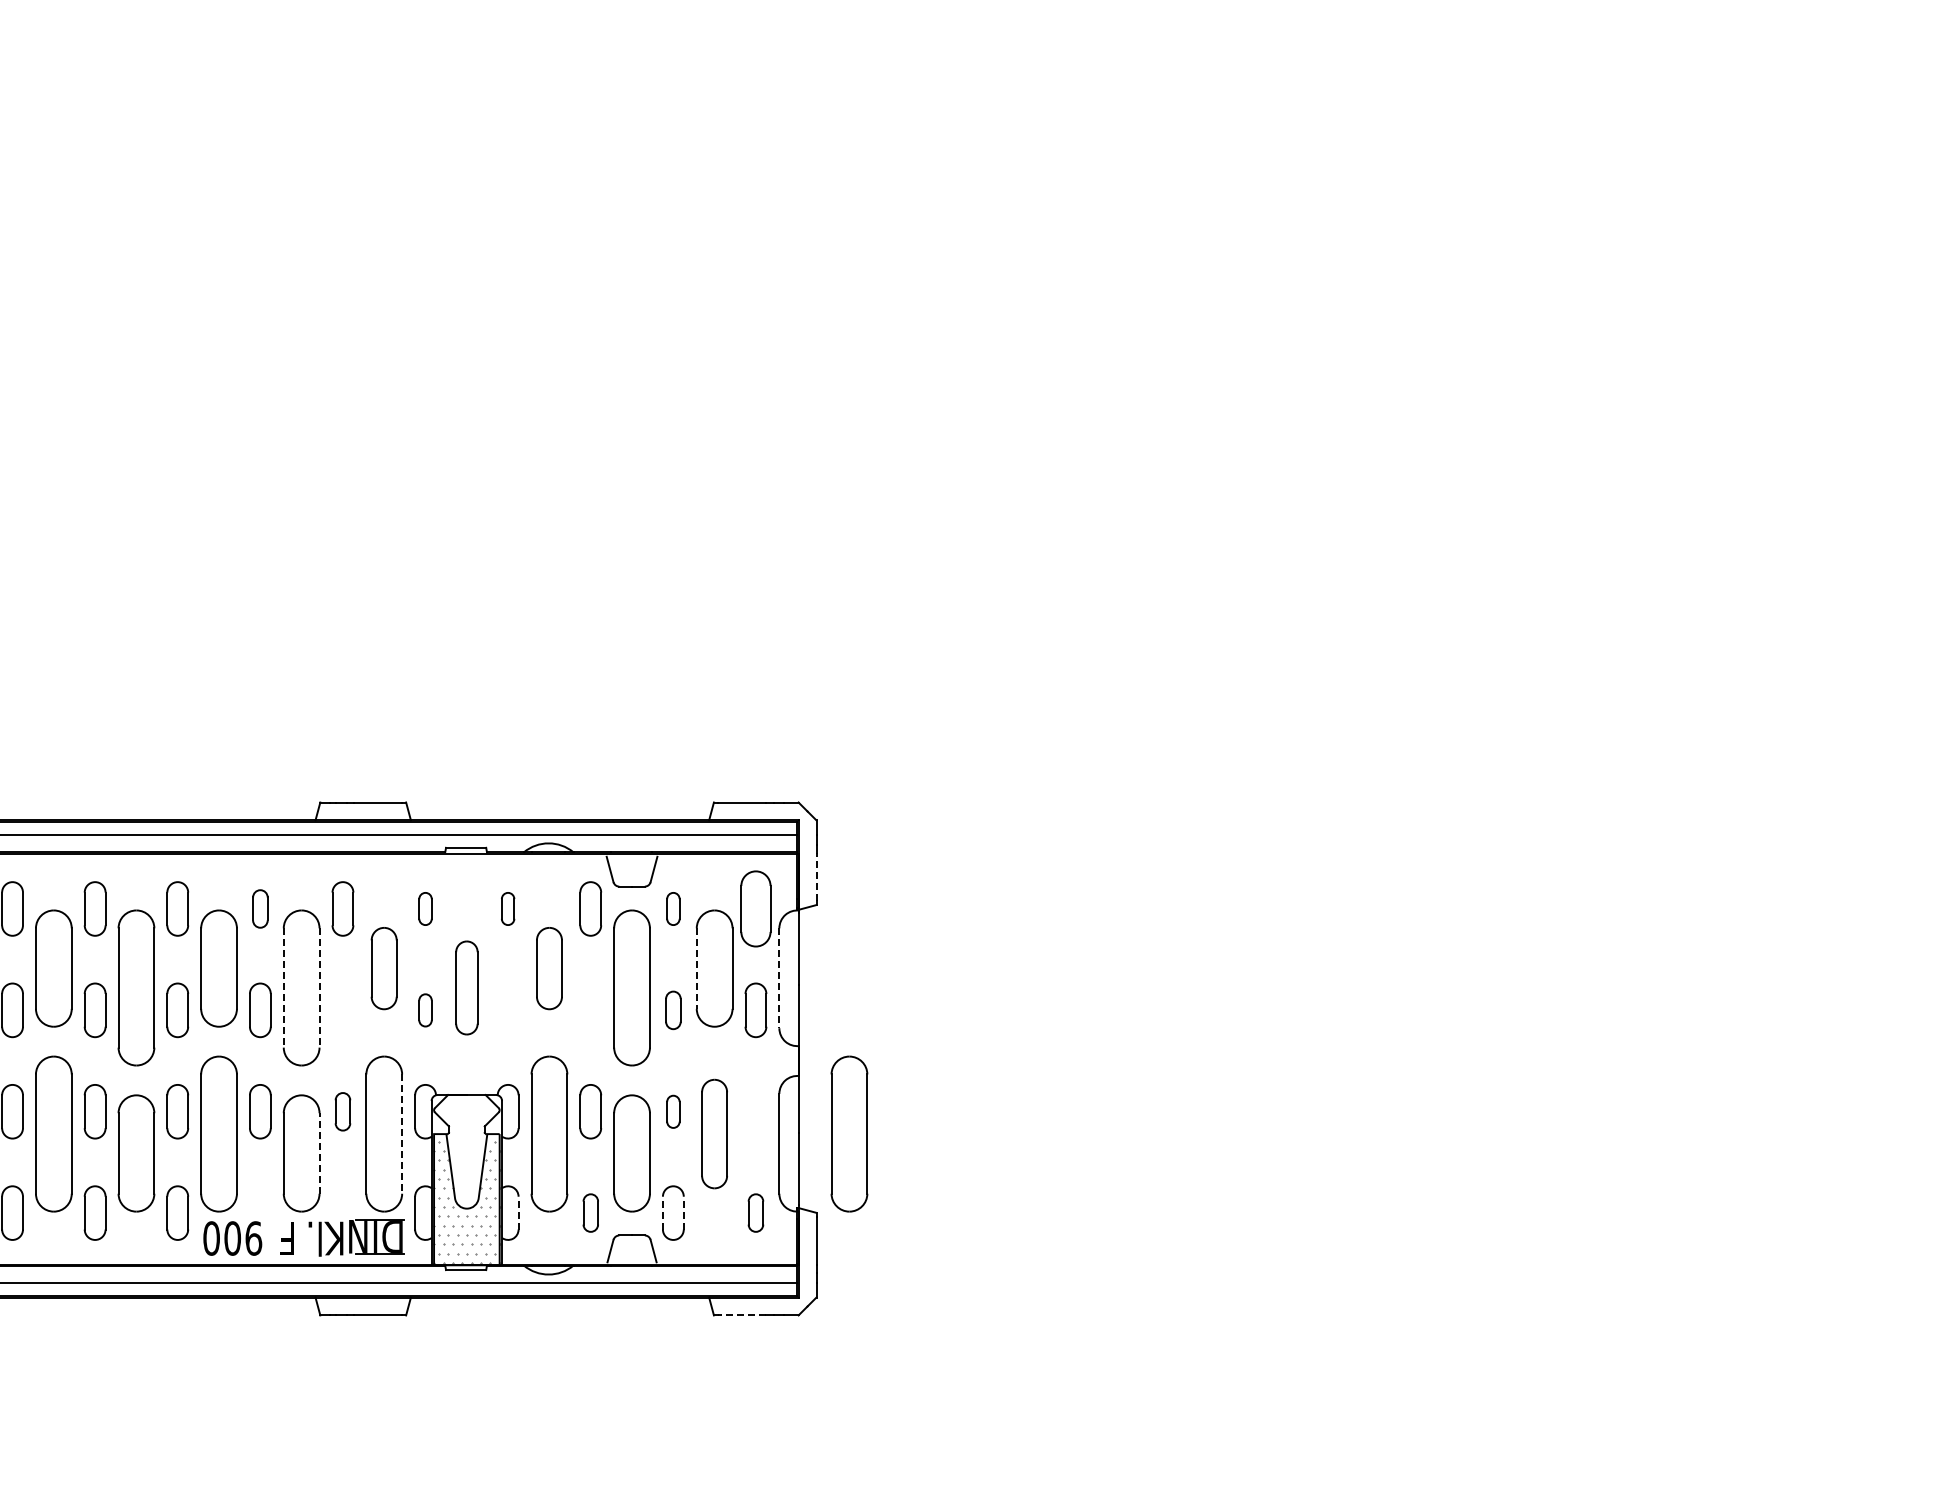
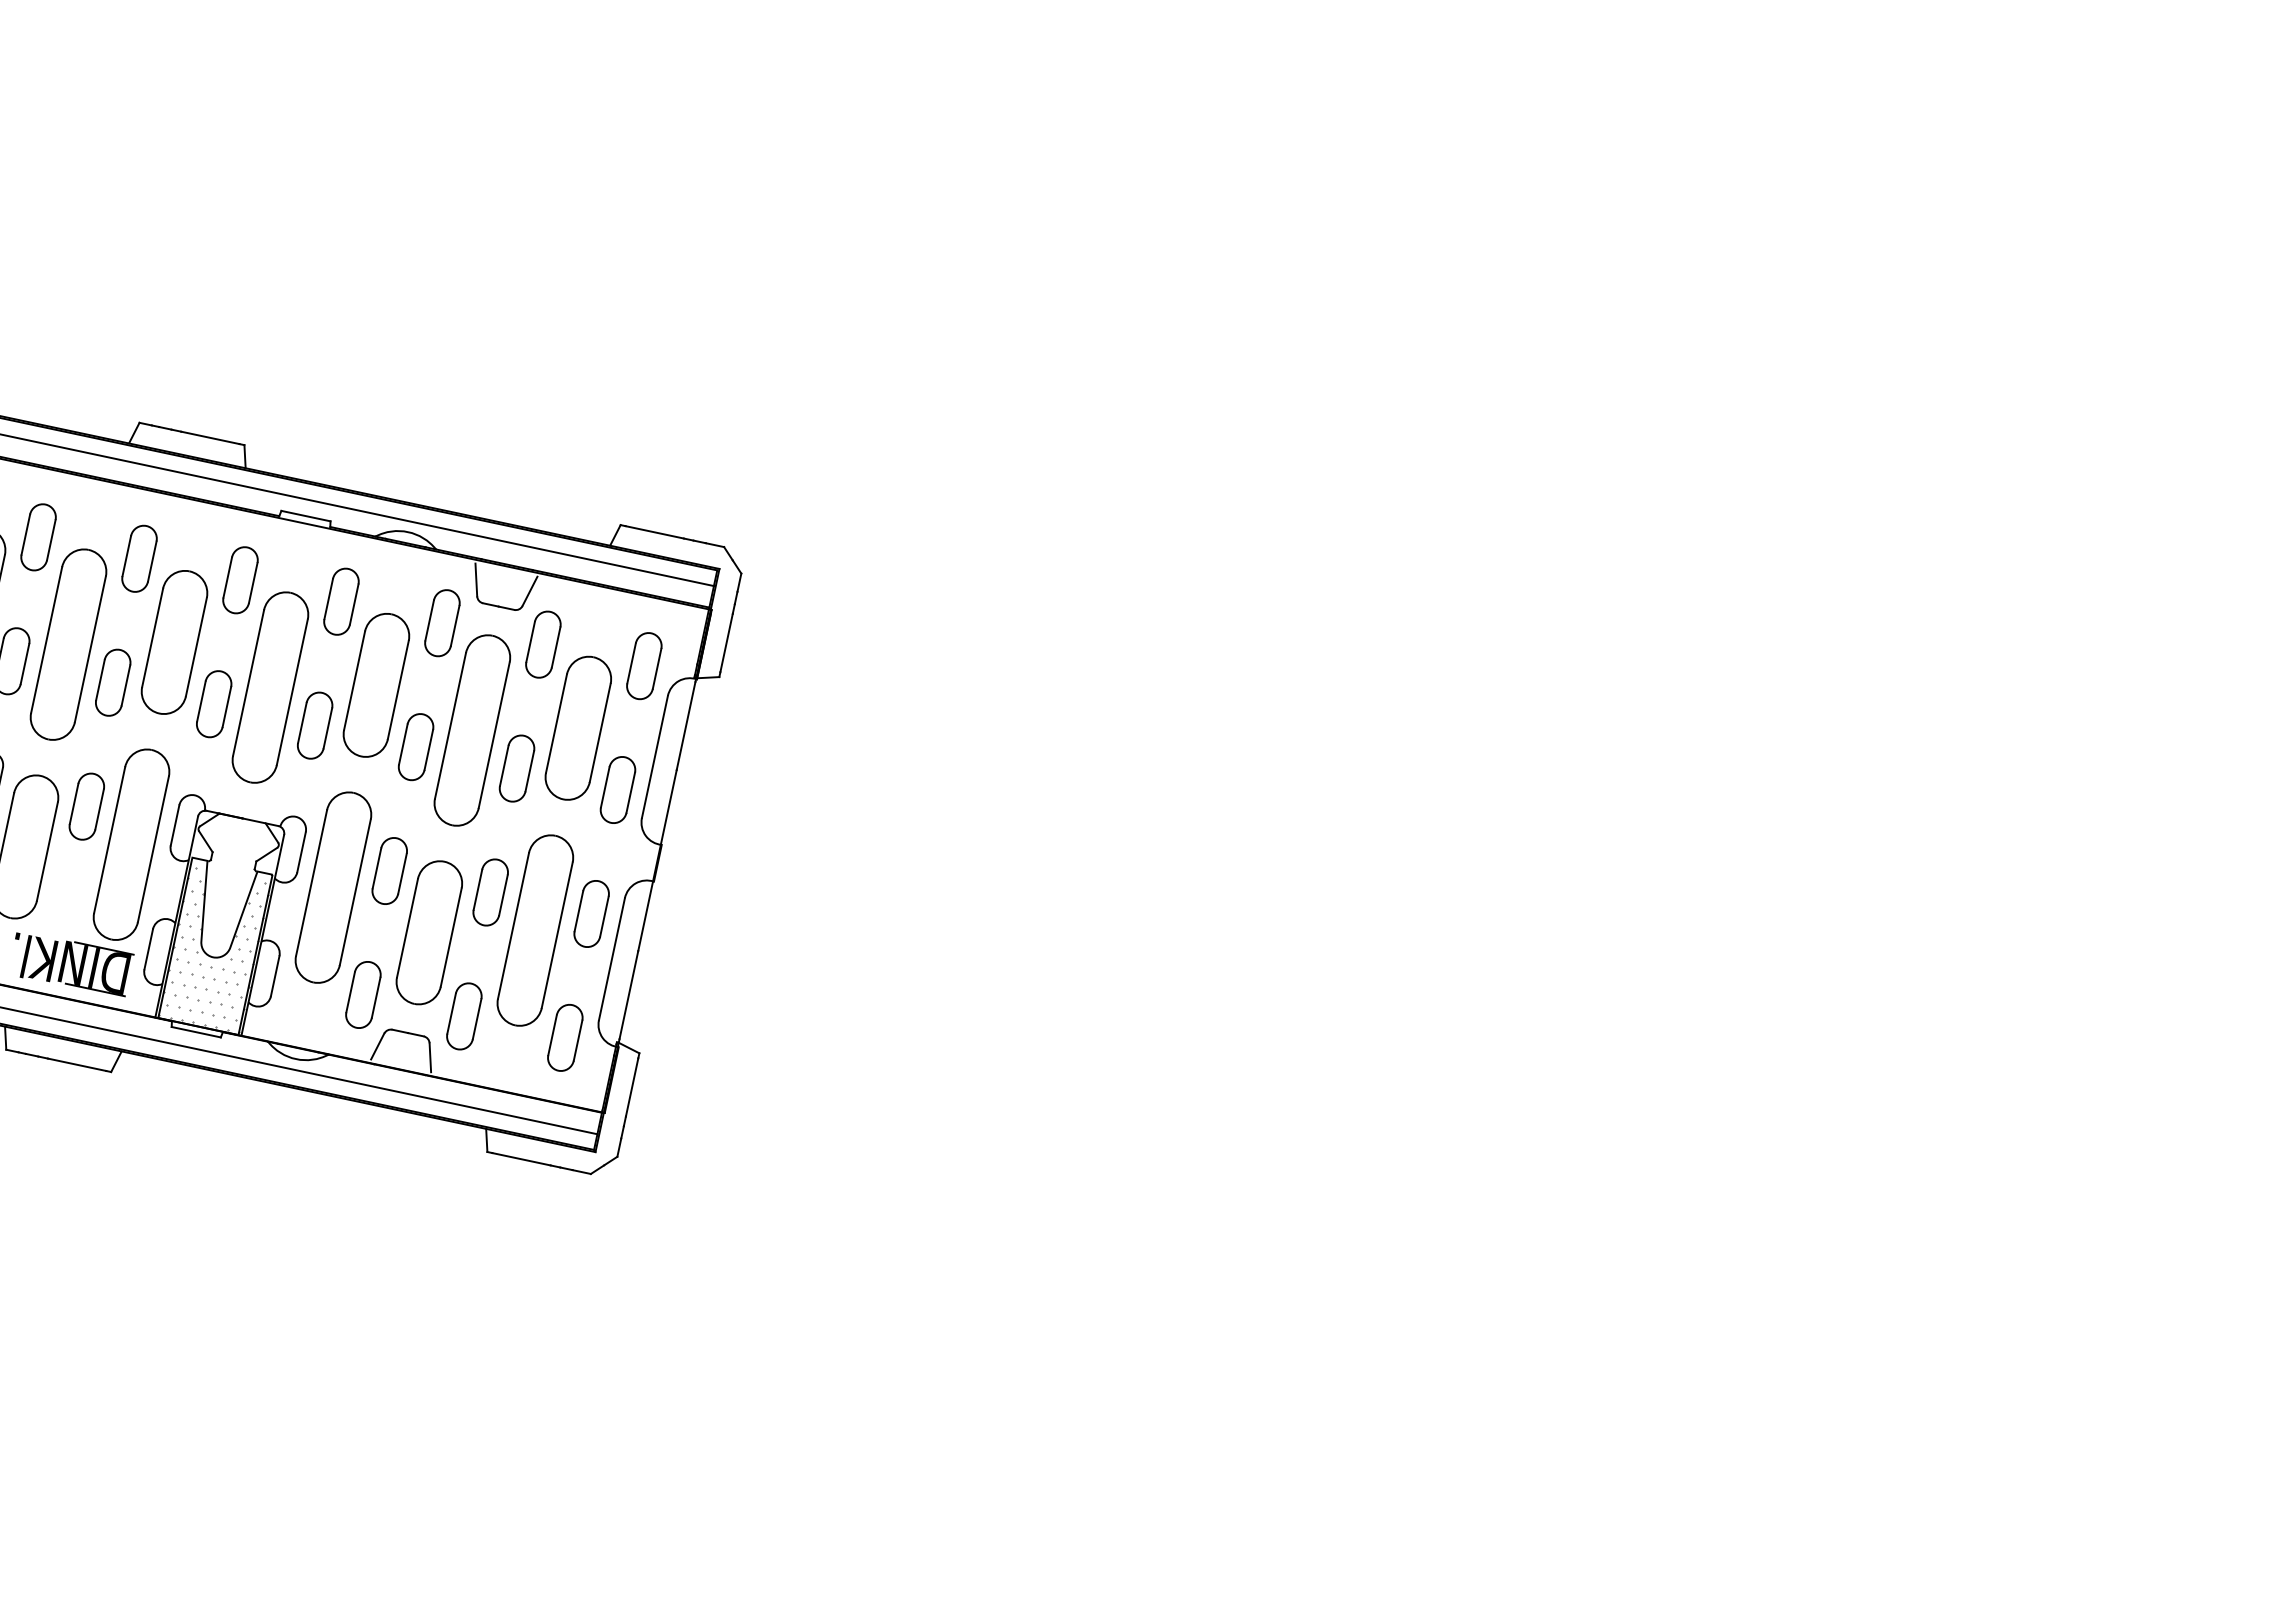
line: (816, 877) -> (726, 643), dashed -> solid
part: (260, 908) -> (38, 536), size x1.43
part: (425, 908) -> (240, 579), size x1.67
part: (507, 908) -> (340, 601), size x1.67
part: (673, 908) -> (543, 644), size x1.67
part: (755, 908) -> (643, 665), size x0.71
part: (383, 968) -> (173, 642), size x1.43
part: (549, 968) -> (376, 685), size x1.43
line: (696, 969) -> (555, 724), dashed -> solid
line: (779, 978) -> (655, 757), dashed -> solid
line: (283, 987) -> (46, 639), dashed -> solid
line: (319, 987) -> (90, 648), dashed -> solid
part: (466, 987) -> (270, 686), size x1.67
part: (342, 1010) -> (112, 682), added
part: (425, 1010) -> (214, 704), size x1.67
part: (507, 1010) -> (314, 725), added
part: (590, 1010) -> (415, 747), added
part: (673, 1010) -> (517, 768), size x1.43
part: (342, 1111) -> (86, 806), size x1.43
part: (673, 1111) -> (490, 892), size x1.67
part: (755, 1111) -> (591, 913), added
part: (714, 1133) -> (535, 929), size x1.43
part: (849, 1133) -> (700, 964), removed
line: (402, 1134) -> (153, 849), dashed -> solid
line: (319, 1152) -> (47, 850), dashed -> solid
line: (518, 1212) -> (275, 975), dashed -> solid
part: (590, 1212) -> (363, 994), size x1.43
line: (662, 1212) -> (451, 1012), dashed -> solid
line: (683, 1212) -> (476, 1018), dashed -> solid
part: (755, 1212) -> (564, 1037), size x1.43
line: (741, 1315) -> (521, 1159), dashed -> solid

